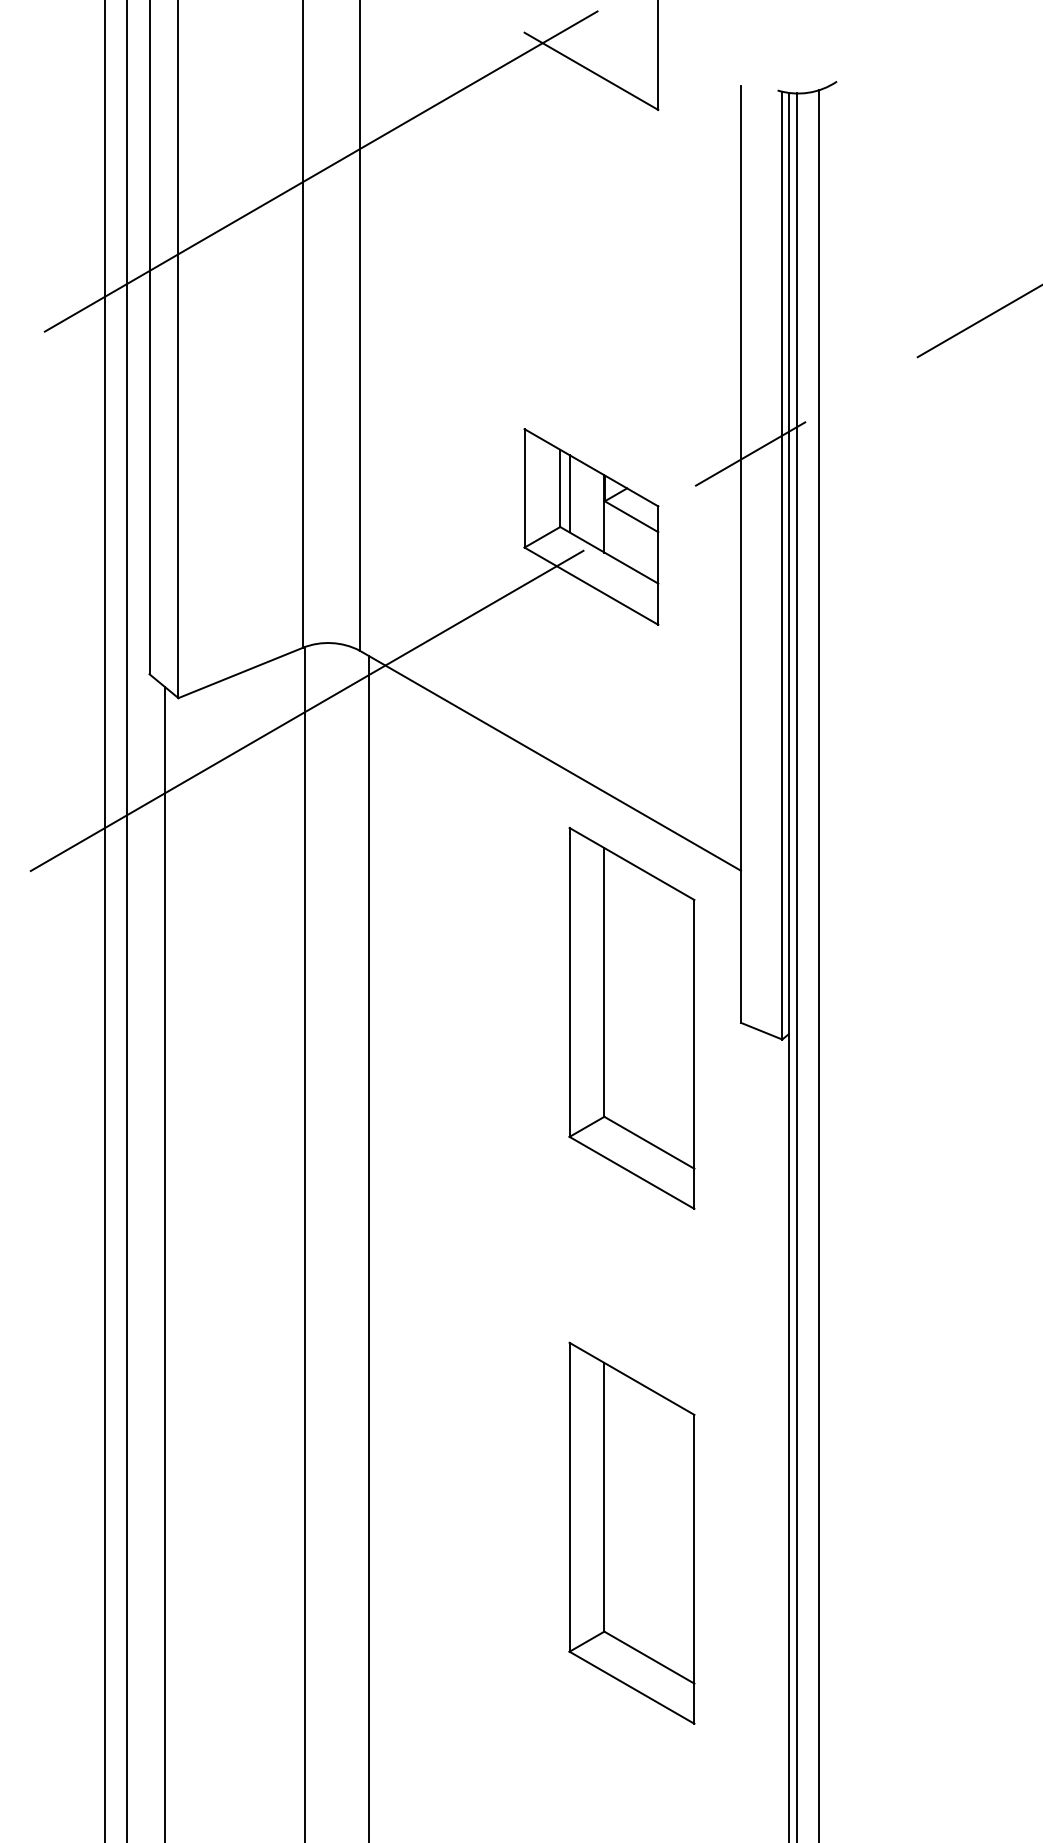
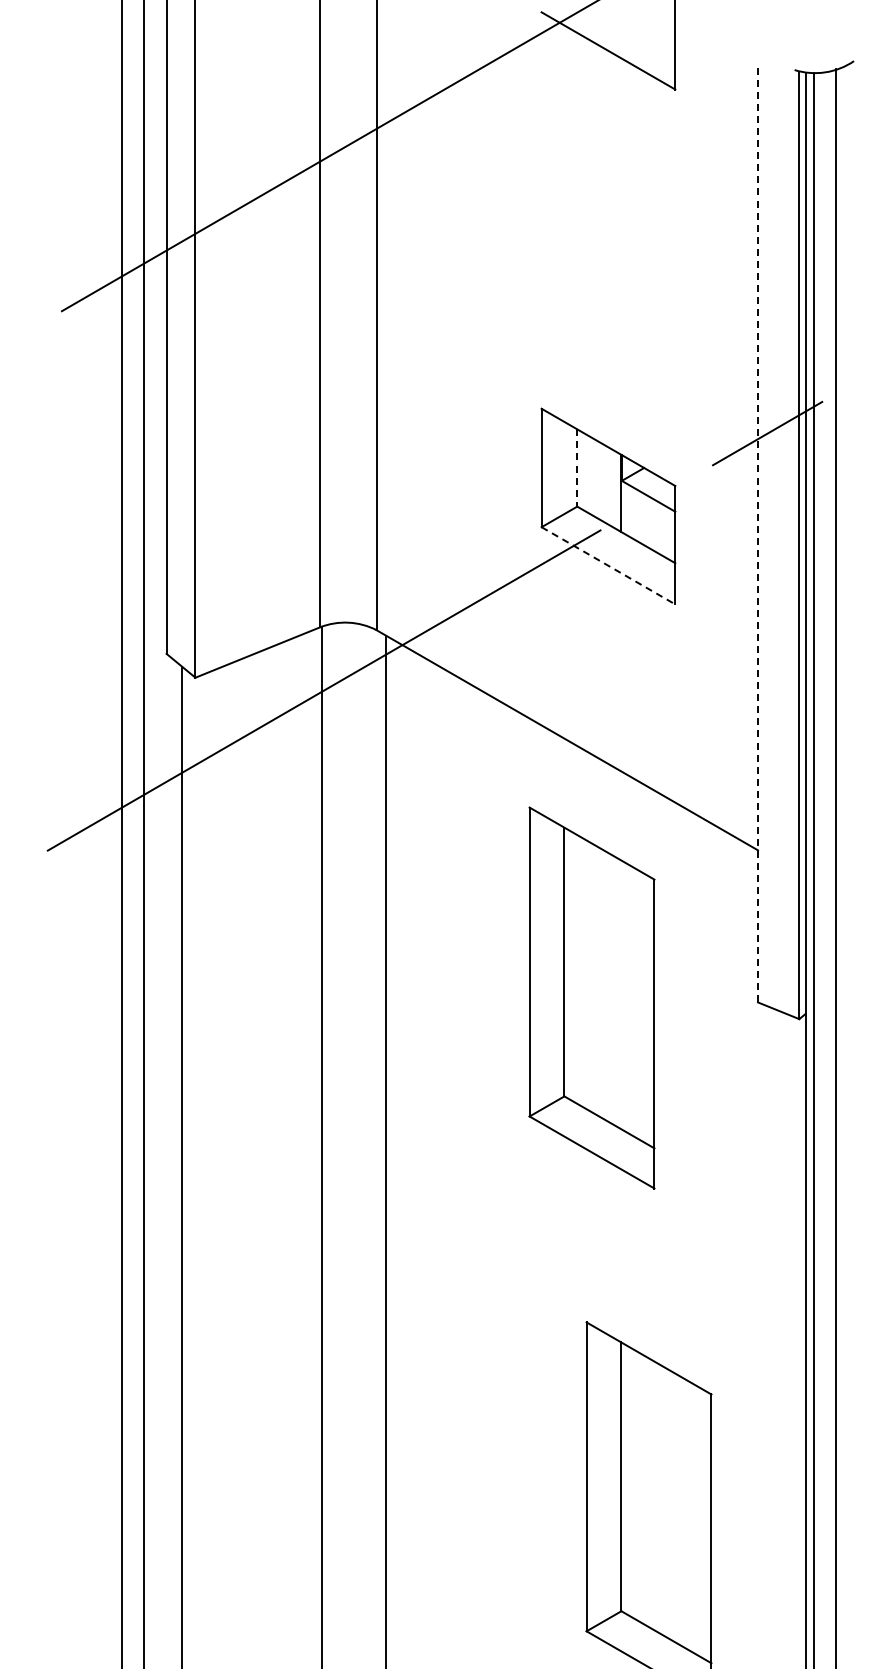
line: (560, 488) -> (577, 468), solid -> dashed
line: (569, 493) -> (586, 473), removed
line: (741, 553) -> (758, 533), solid -> dashed
line: (591, 586) -> (608, 566), solid -> dashed
part: (631, 1017) -> (591, 997), moved

